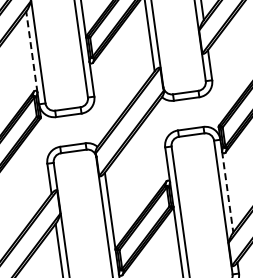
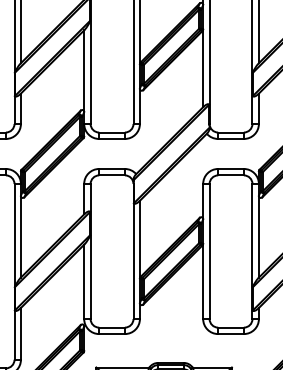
line: (32, 52) -> (84, 71), dashed -> solid
line: (227, 191) -> (258, 236), dashed -> solid

